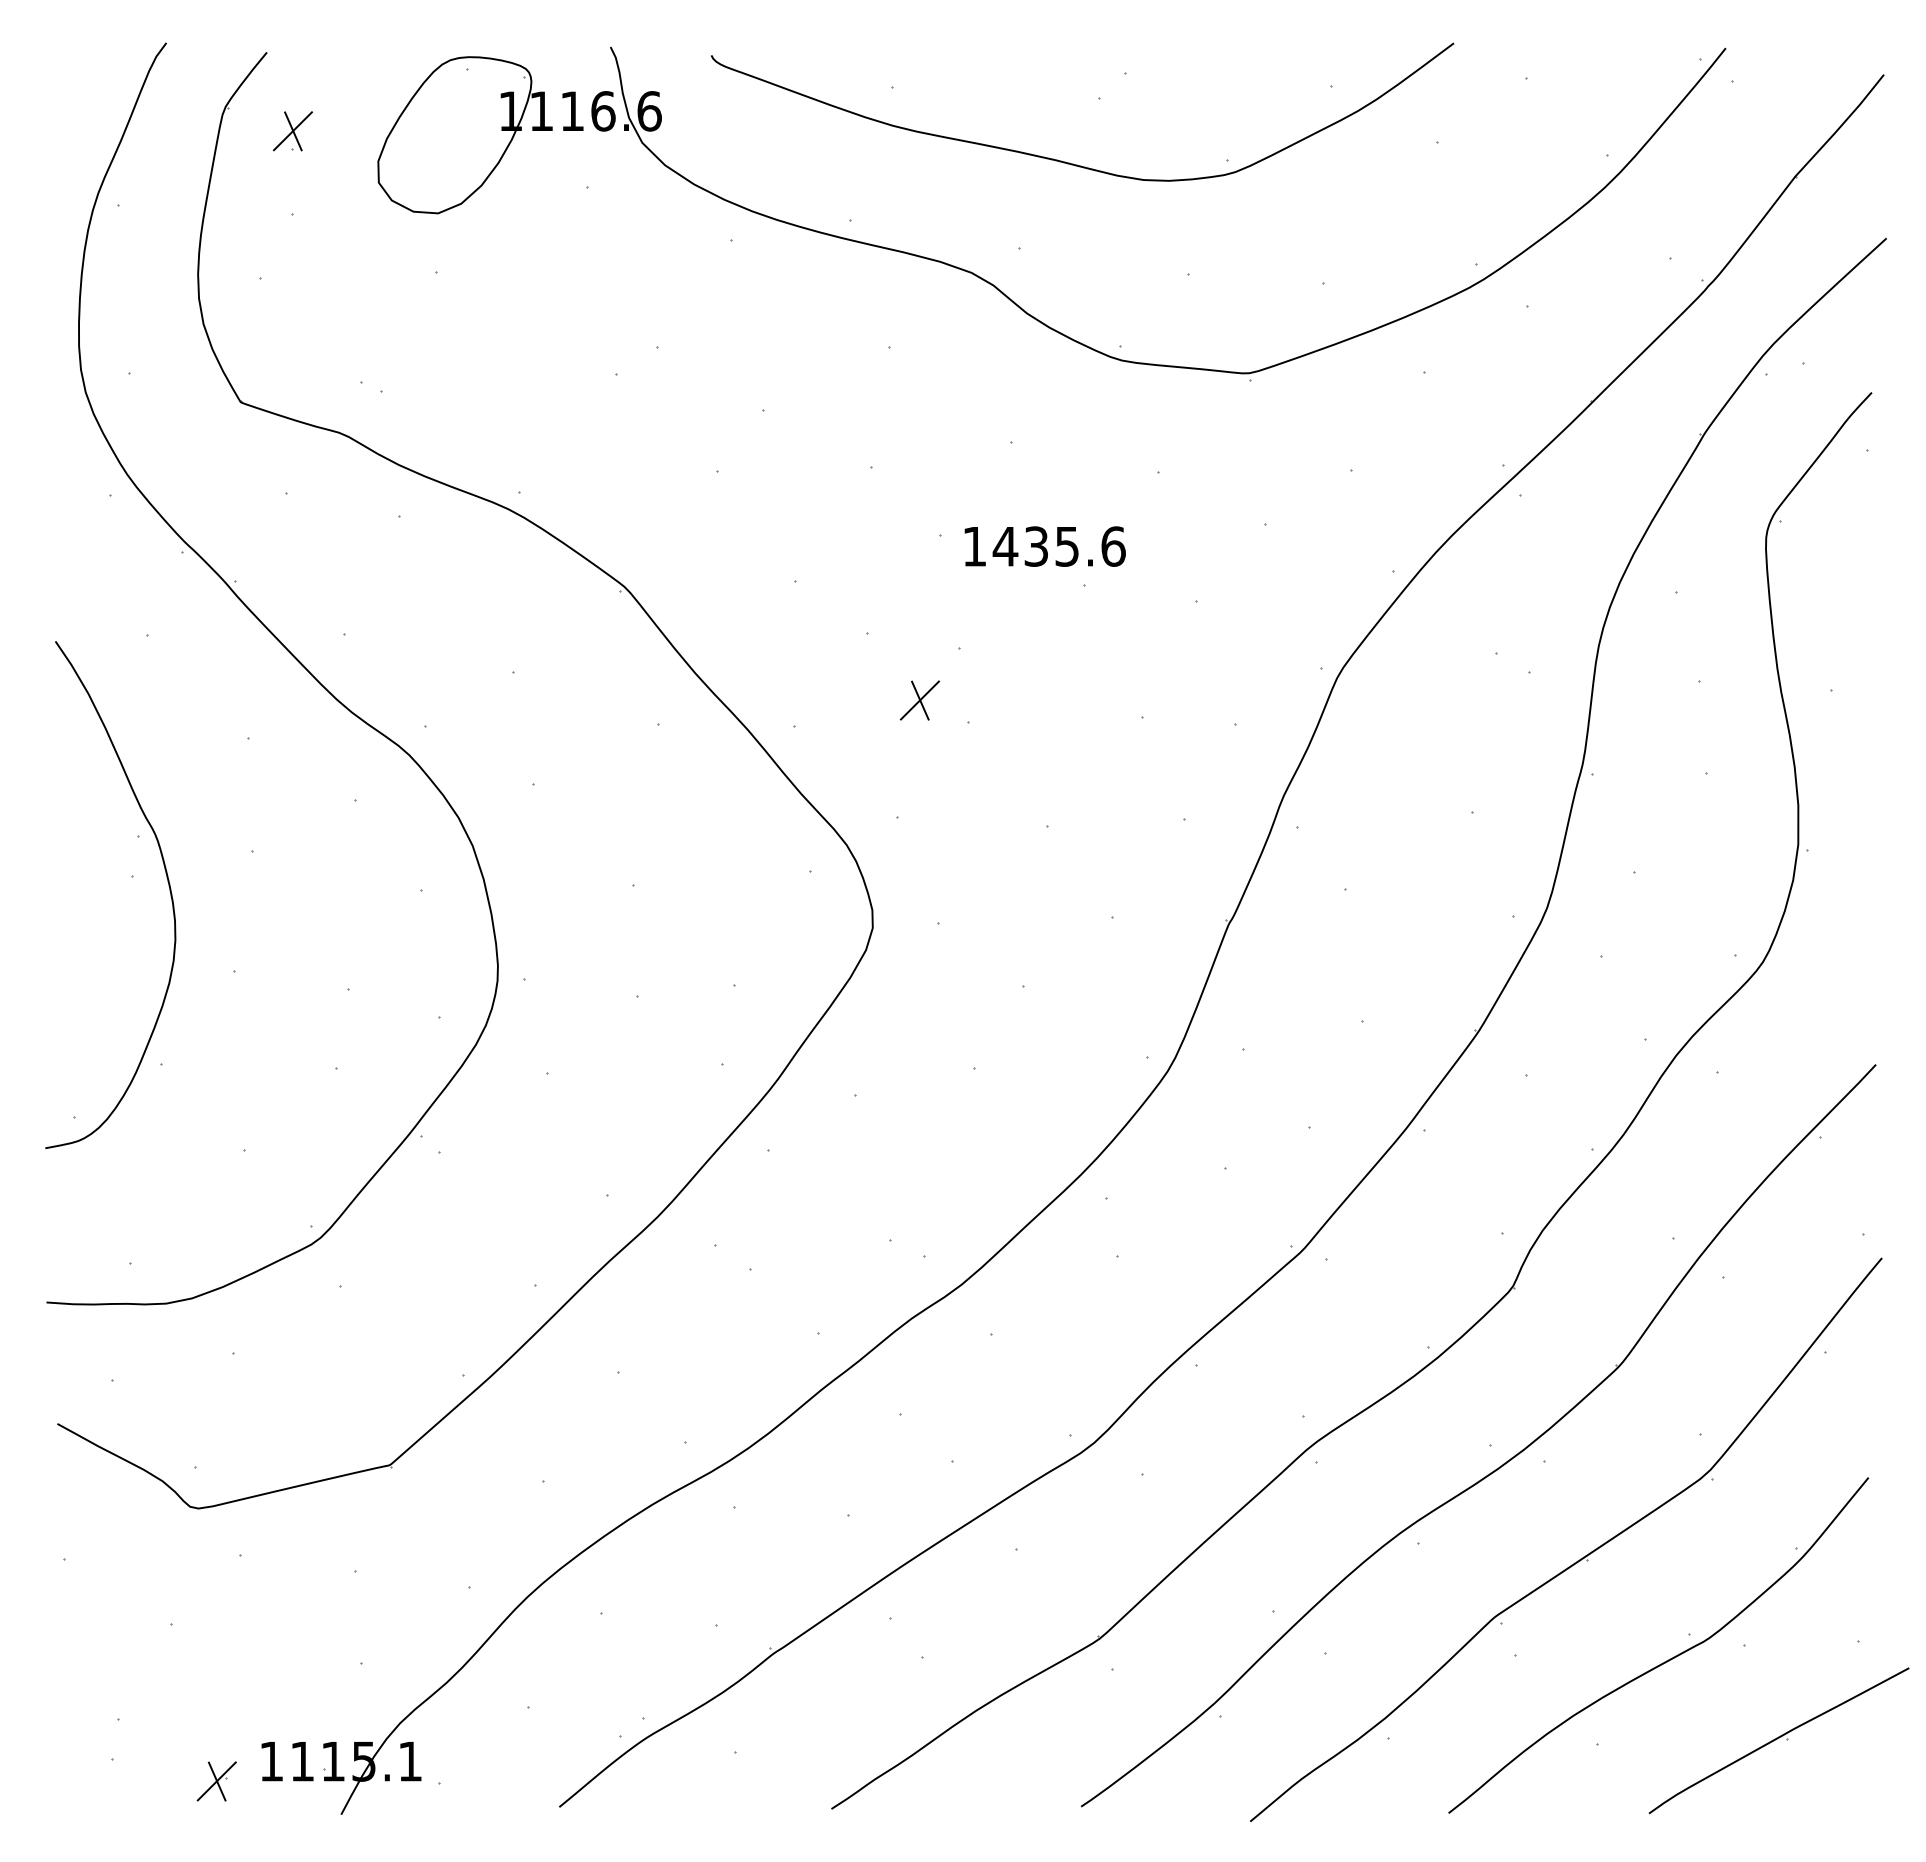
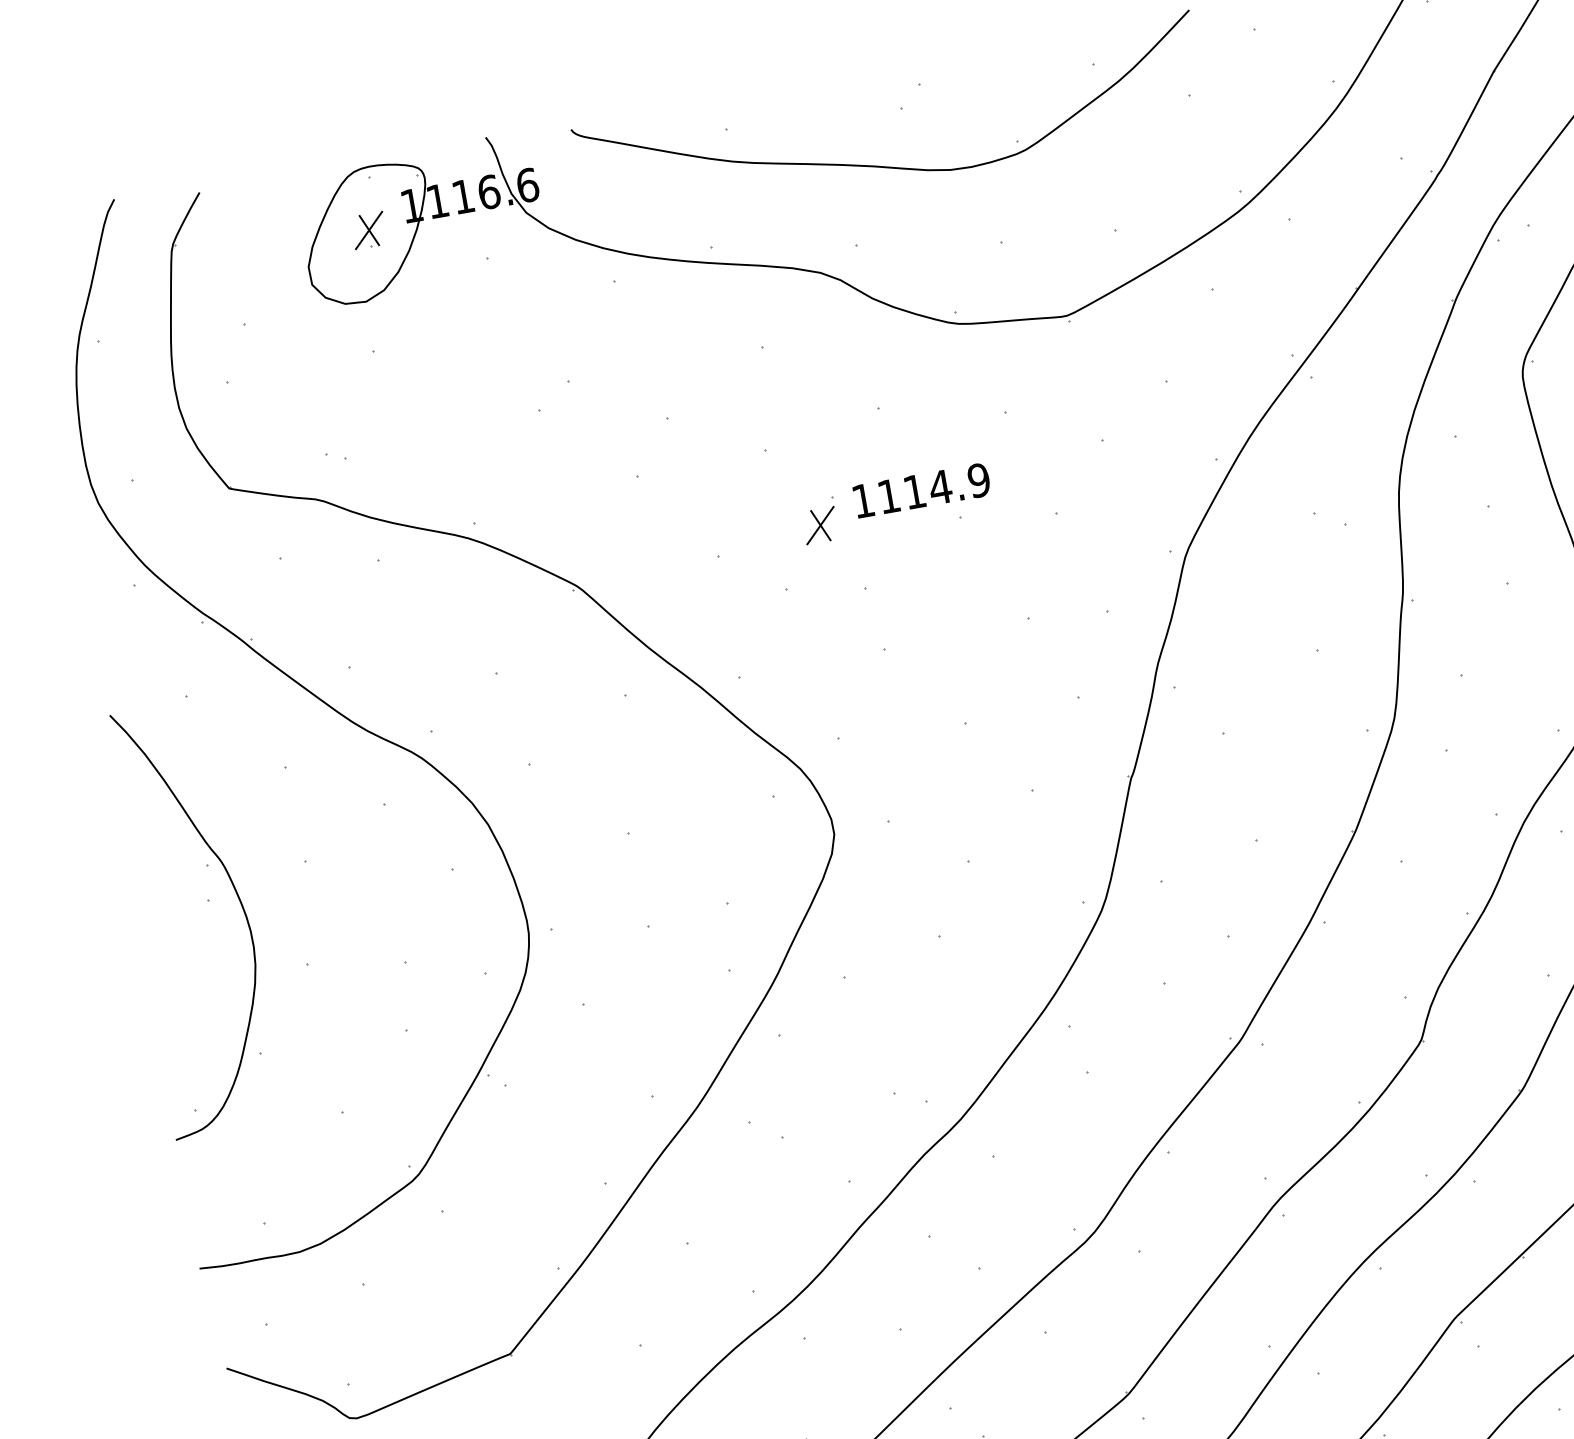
part: (292, 131) -> (368, 230), moved
text: (1058, 546) -> (933, 488), 1435.6 -> 1114.9
part: (919, 700) -> (820, 525), moved

